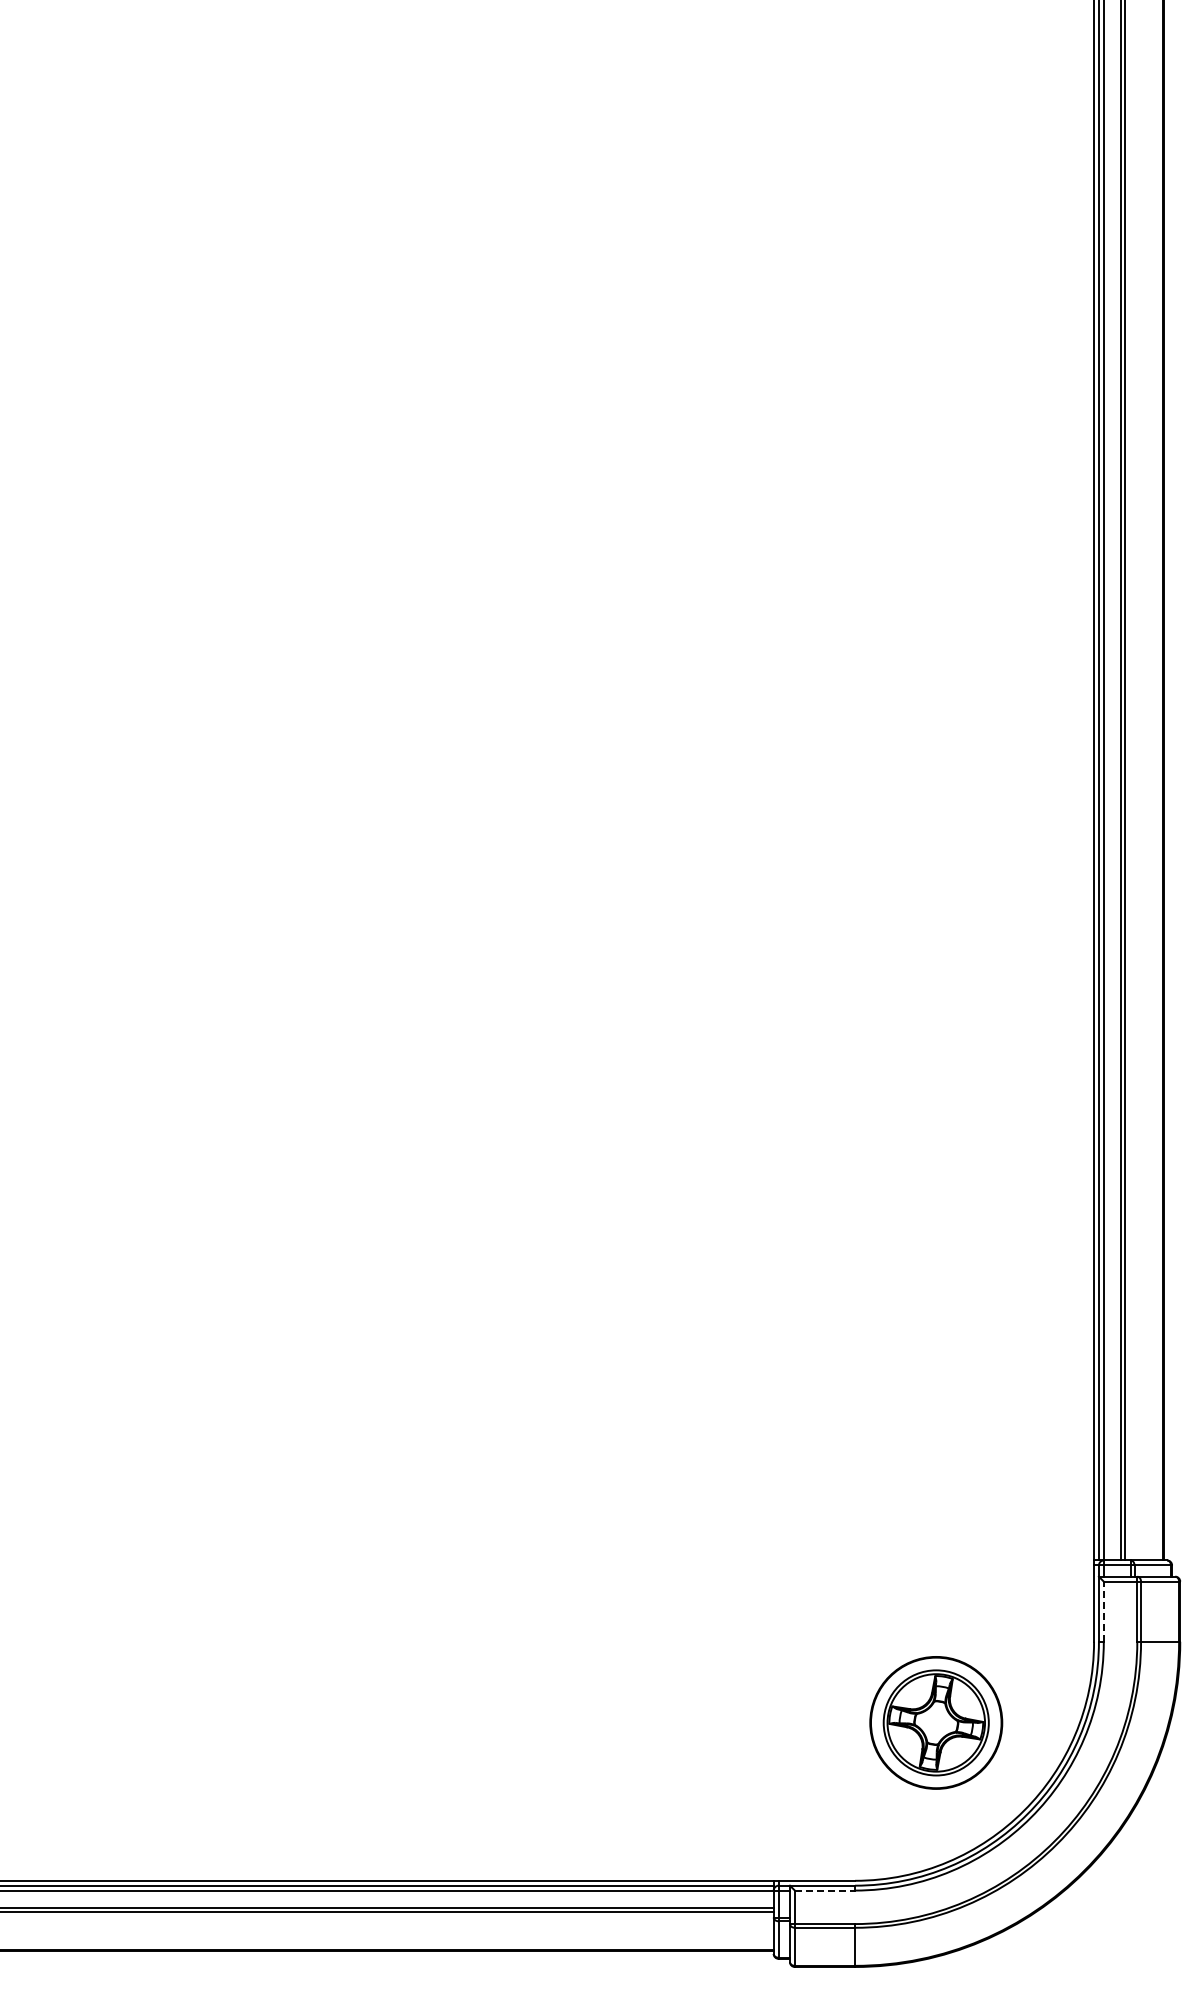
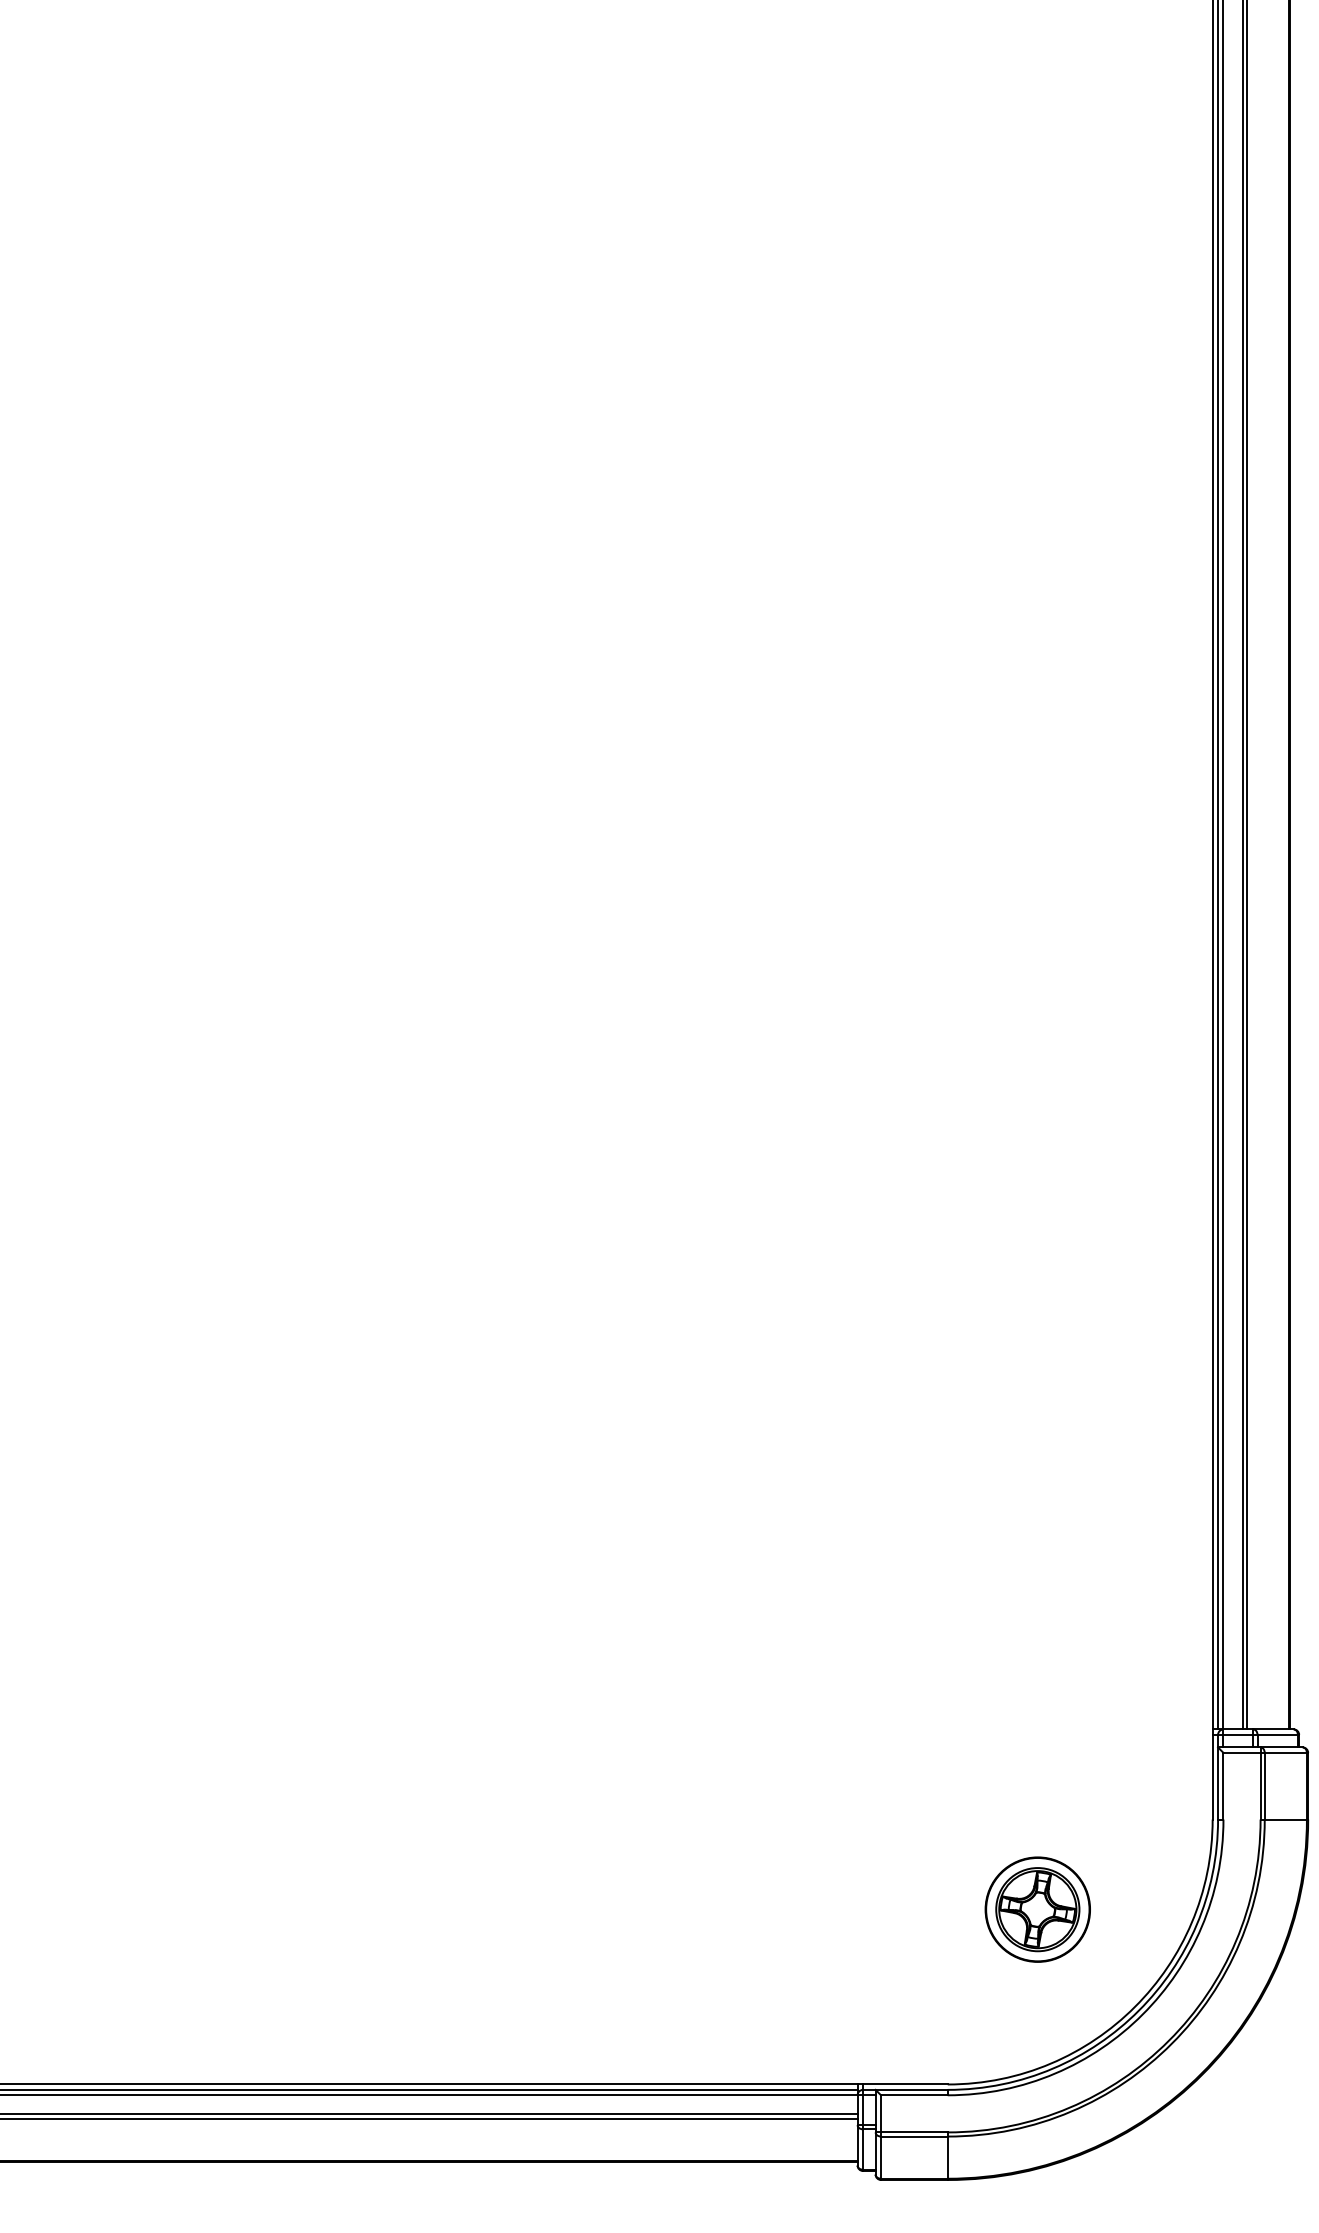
line: (1103, 1611) -> (1223, 1785), dashed -> solid
part: (936, 1723) -> (1038, 1910), size x0.71
line: (825, 1890) -> (914, 2095), dashed -> solid

